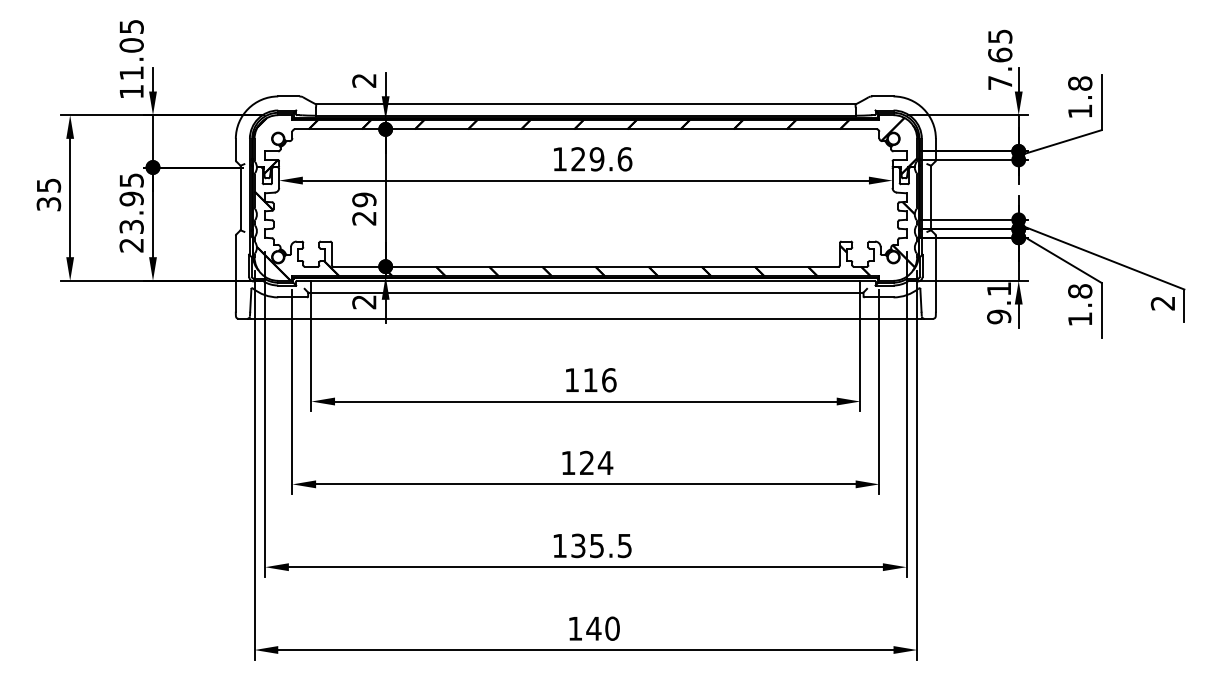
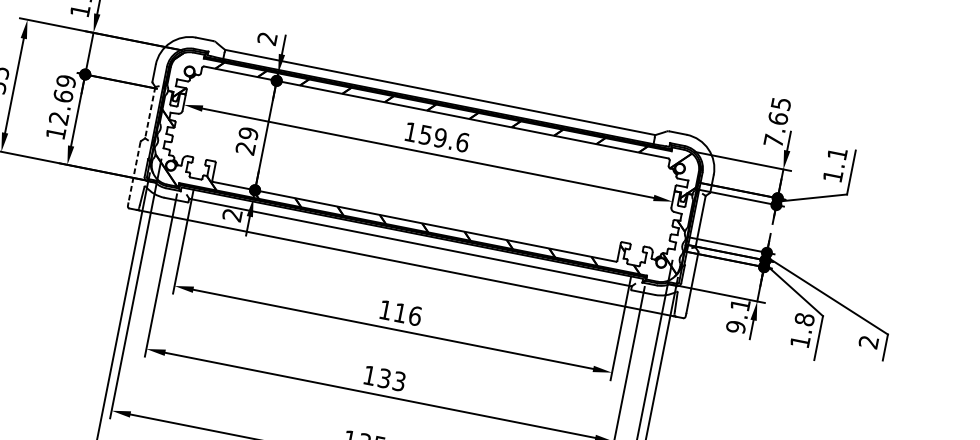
text: (1080, 83) -> (837, 153), 1.8 -> 1.1
text: (578, 159) -> (425, 135), 129.6 -> 159.6
line: (240, 198) -> (150, 113), solid -> dashed
text: (131, 212) -> (61, 106), 23.95 -> 12.69
line: (235, 273) -> (134, 172), solid -> dashed
text: (596, 462) -> (392, 379), 124 -> 133

